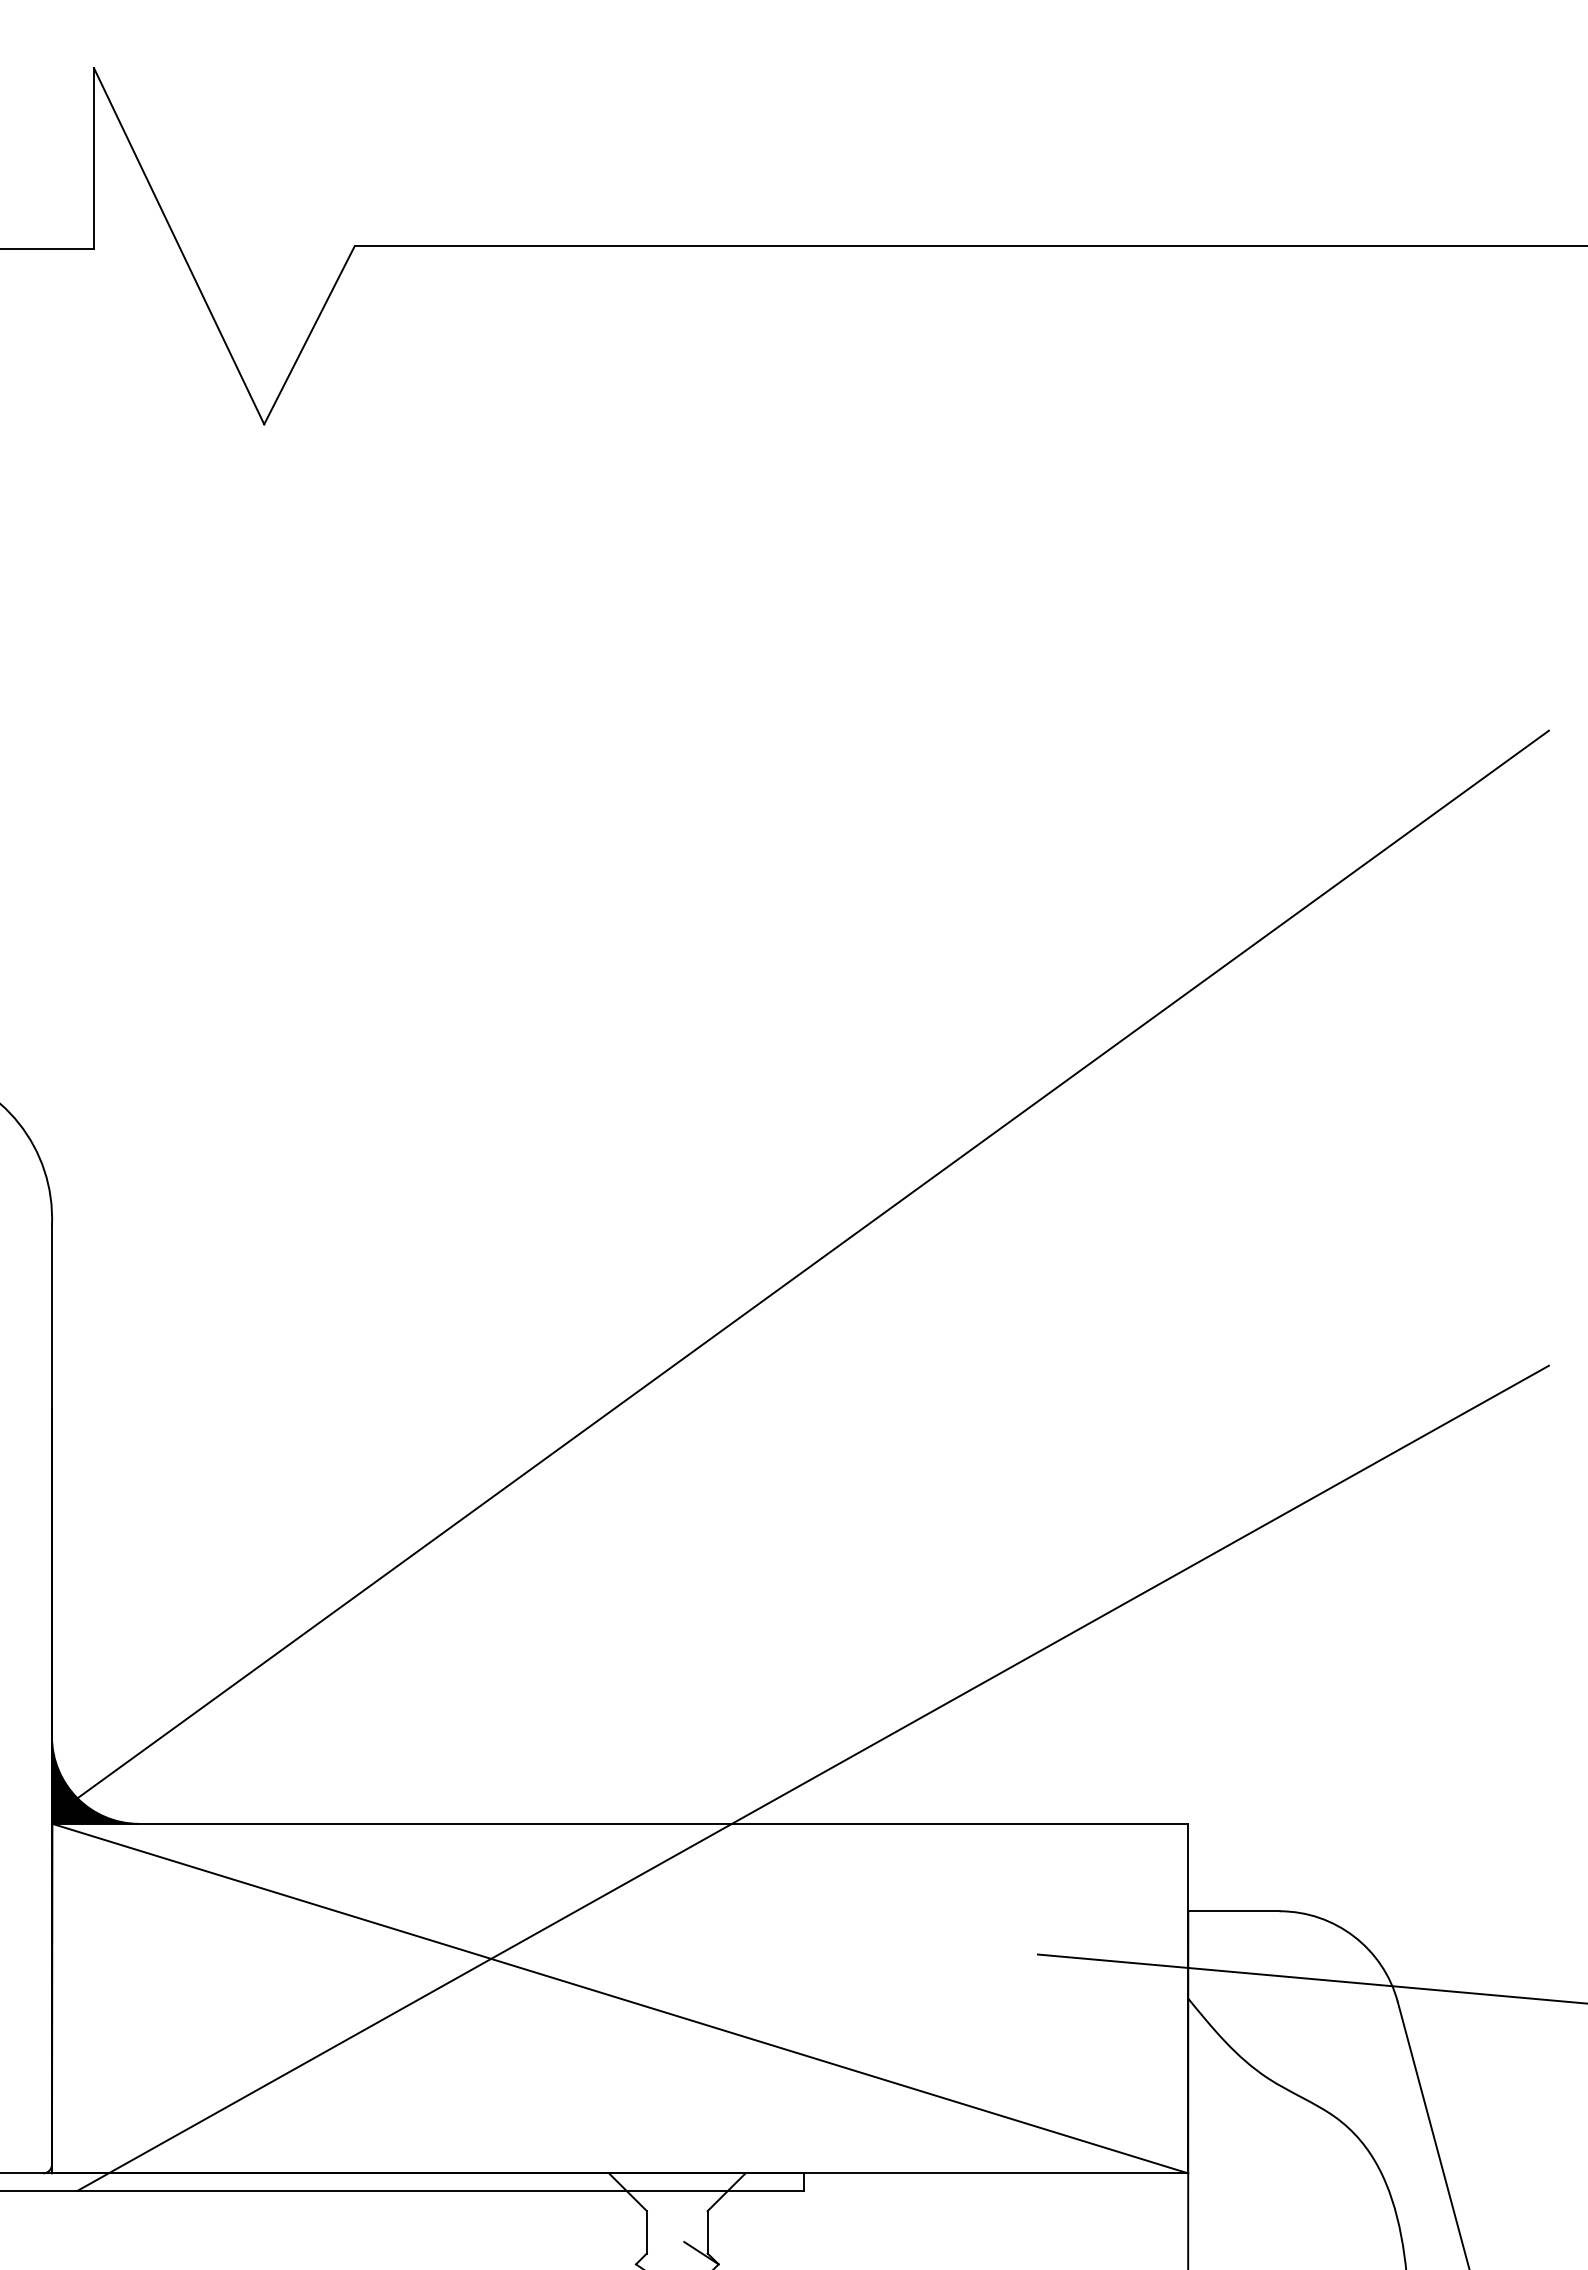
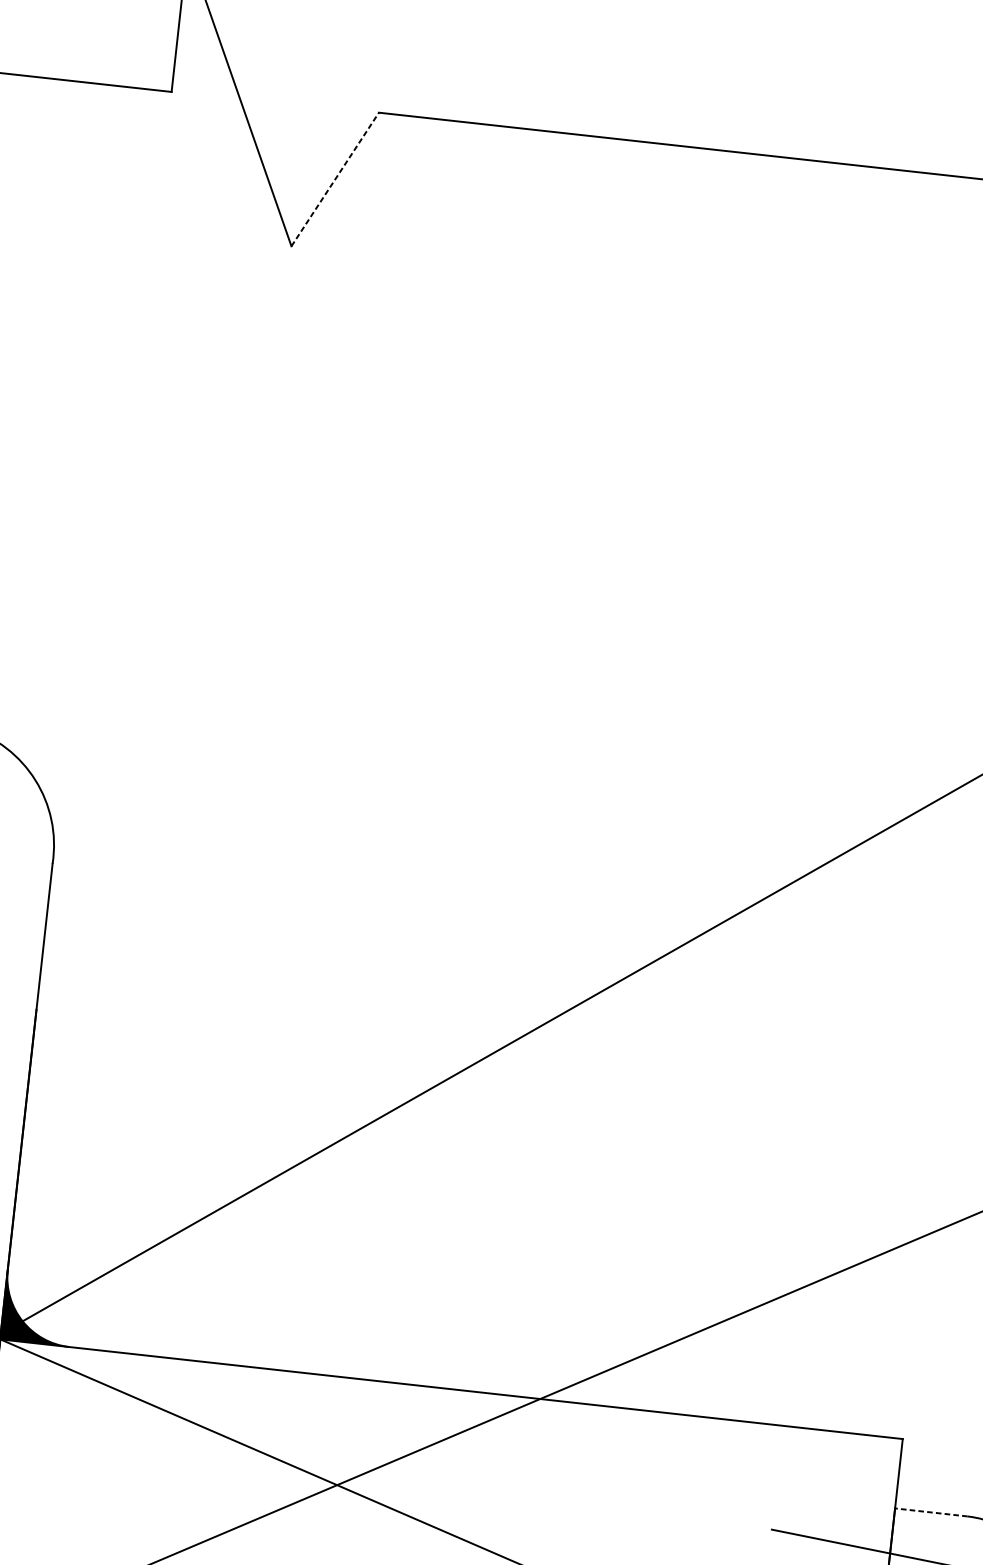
line: (309, 335) -> (335, 179), solid -> dashed
line: (1233, 1911) -> (931, 1512), solid -> dashed

